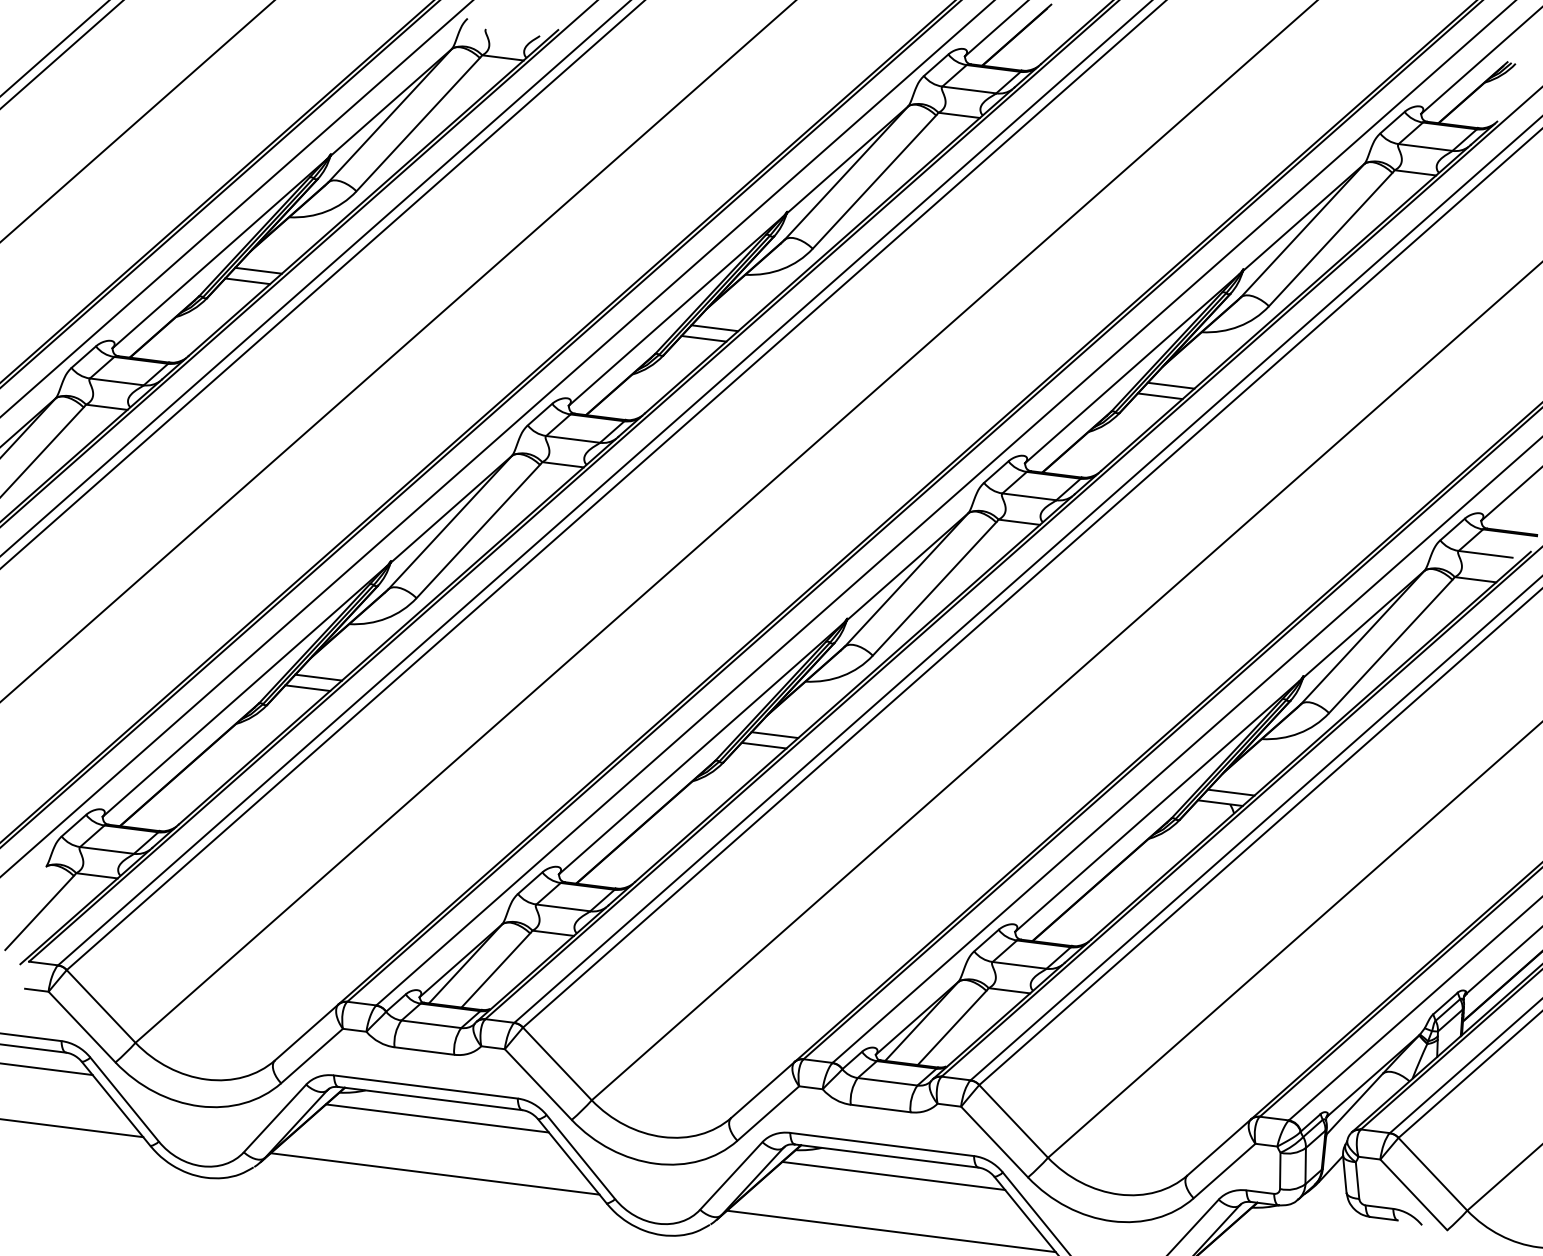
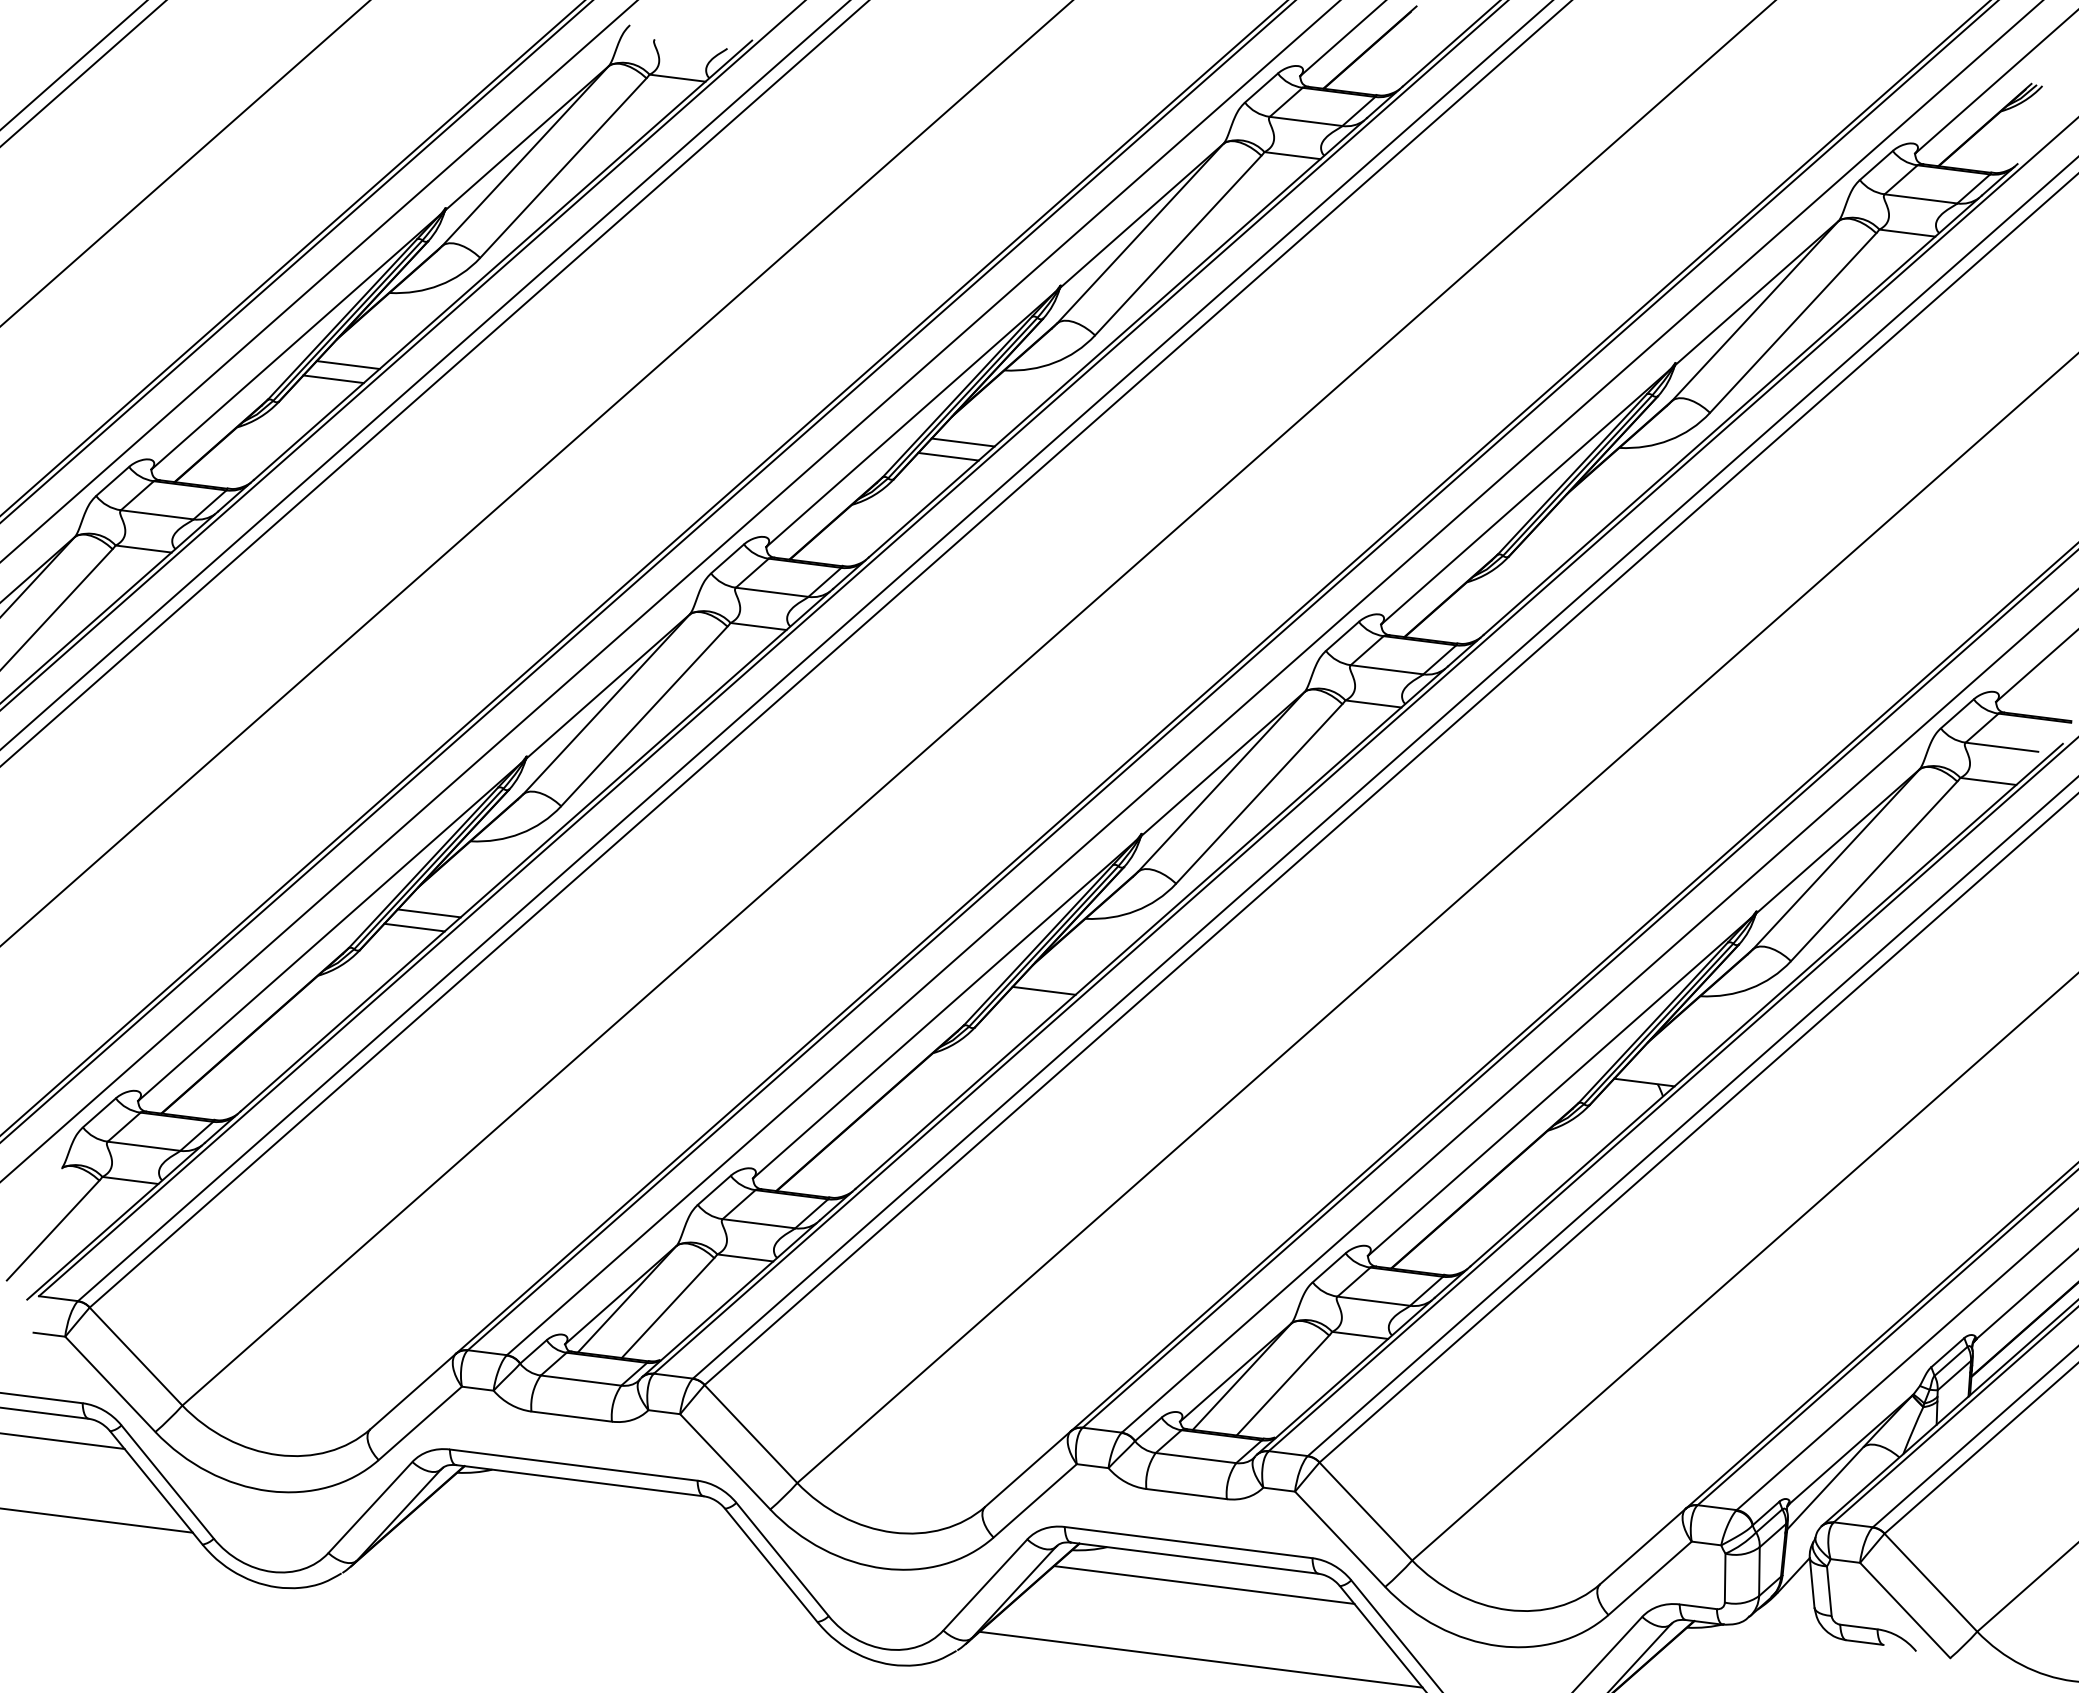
line: (1170, 385) -> (1577, 519), removed
line: (1160, 396) -> (1563, 534), removed
line: (764, 745) -> (1029, 1004), removed
line: (1230, 792) -> (1658, 1068), removed
line: (437, 1118) -> (589, 1507), removed
line: (434, 1174) -> (585, 1582), removed

